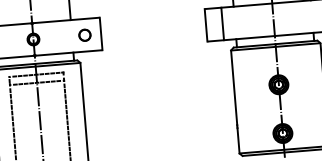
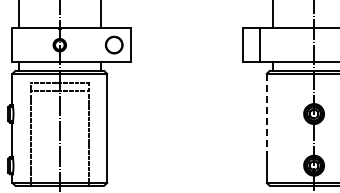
part: (85, 35) -> (114, 45), size x1.4
line: (233, 87) -> (266, 113), solid -> dashed

